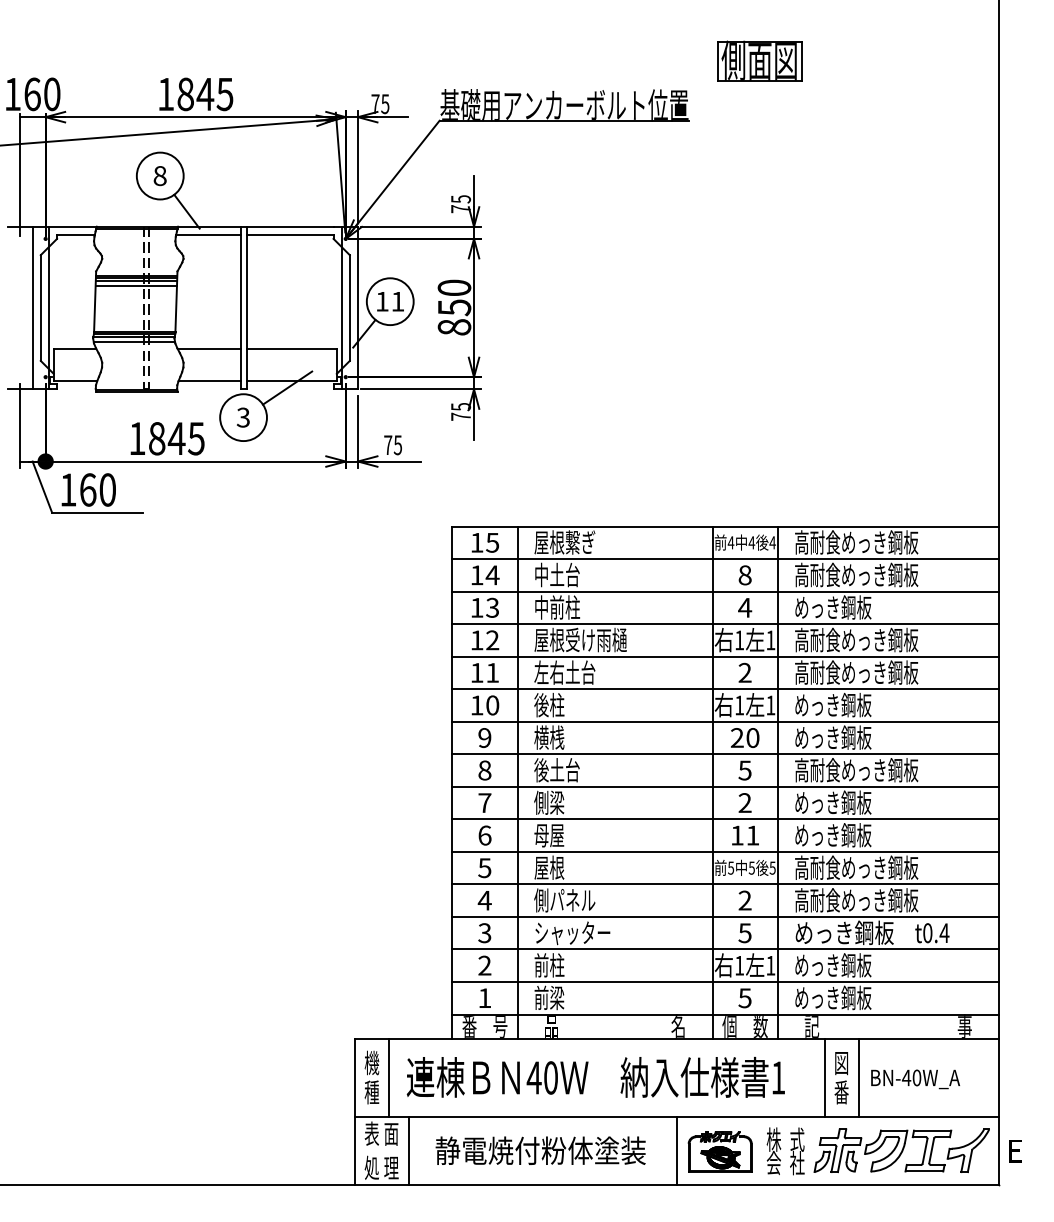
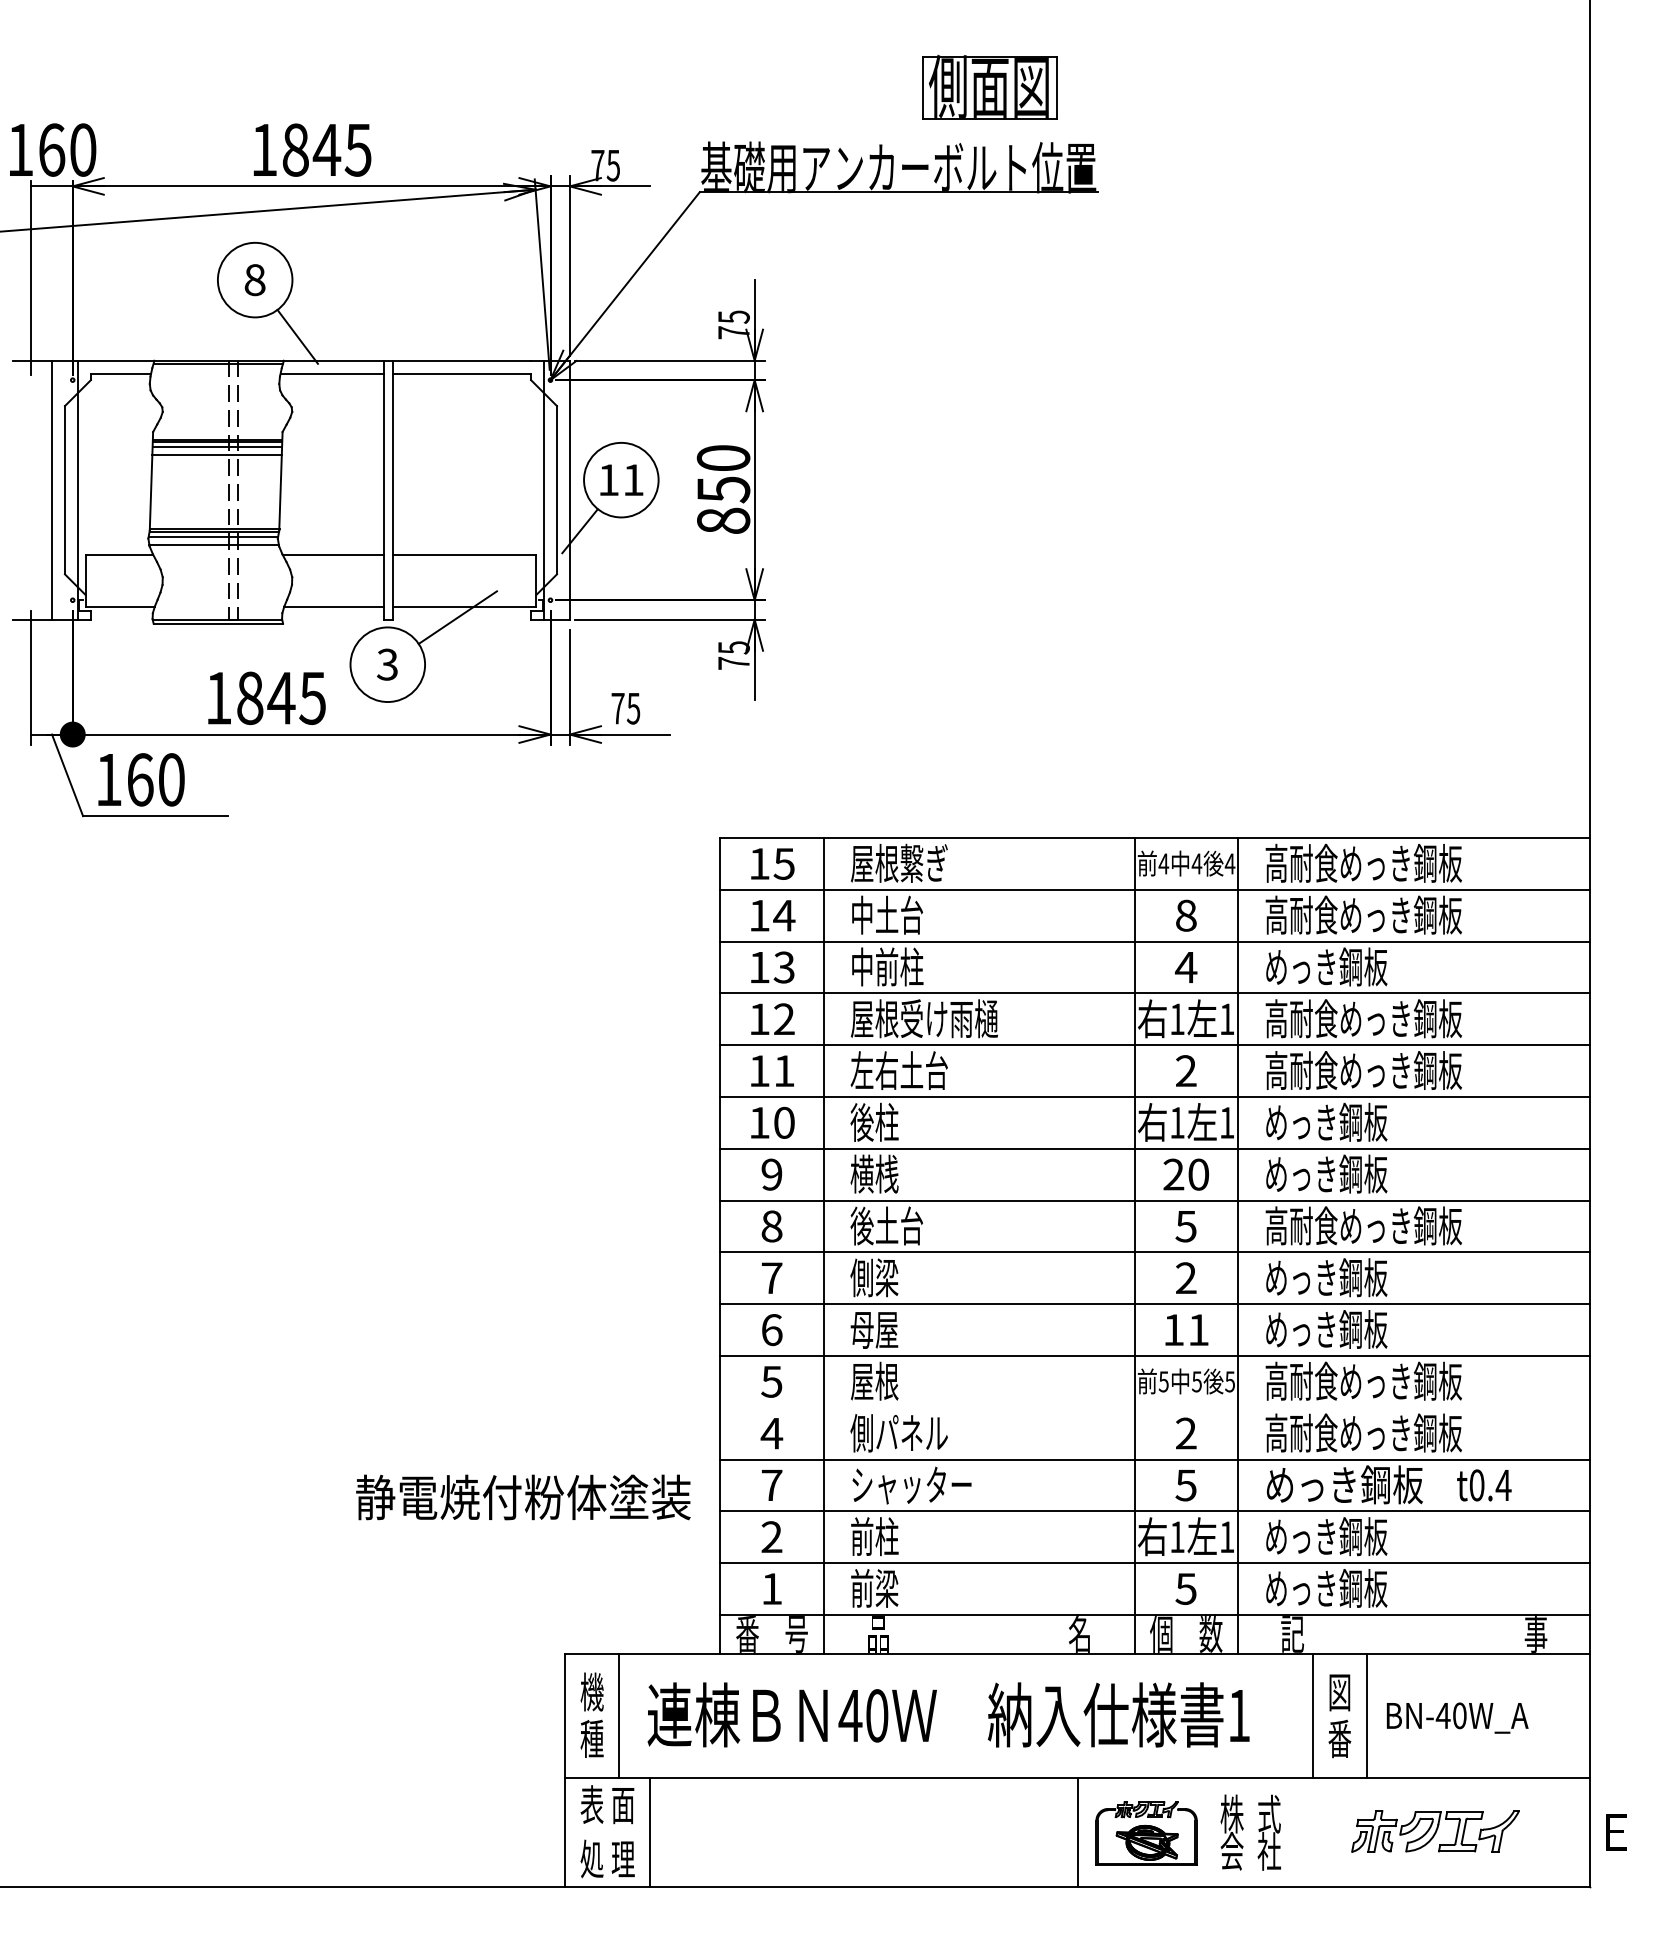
part: (759, 60) -> (989, 86), moved
line: (725, 884) -> (1154, 1407), removed
text: (484, 933) -> (771, 1485), 3 -> 7
text: (540, 1150) -> (523, 1497), moved
part: (901, 1150) -> (1435, 1831), size x0.6

